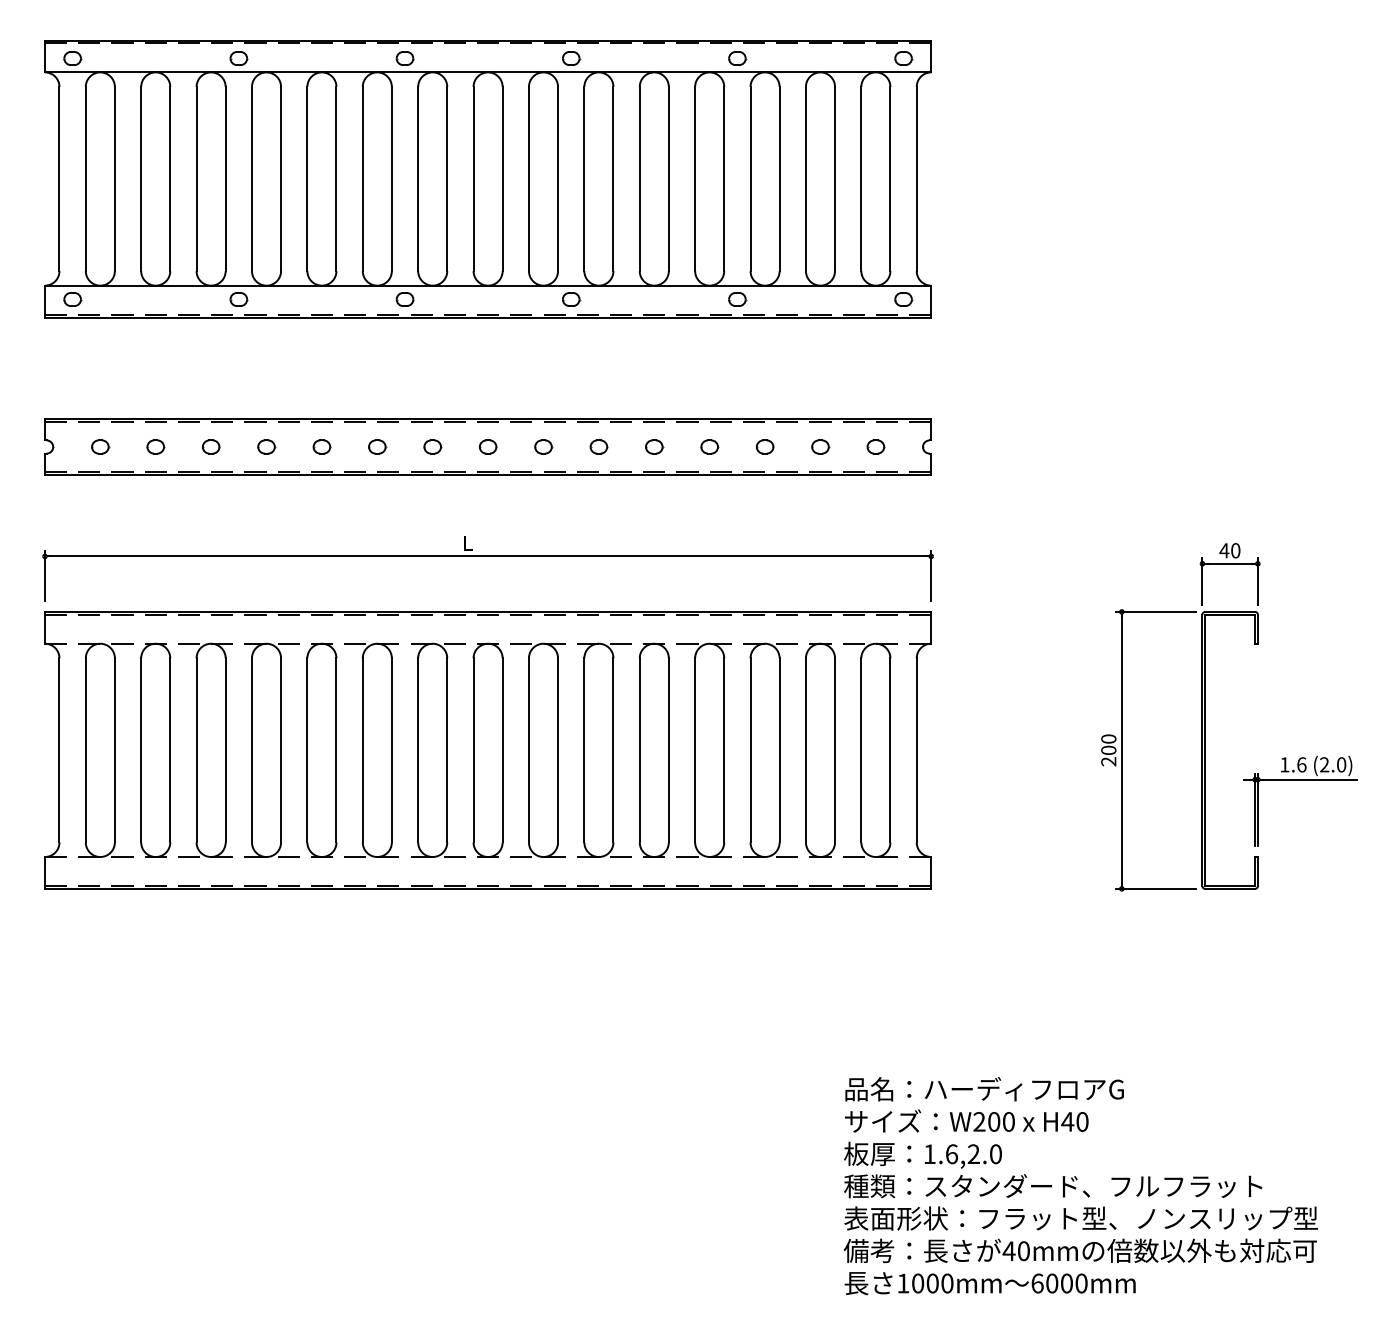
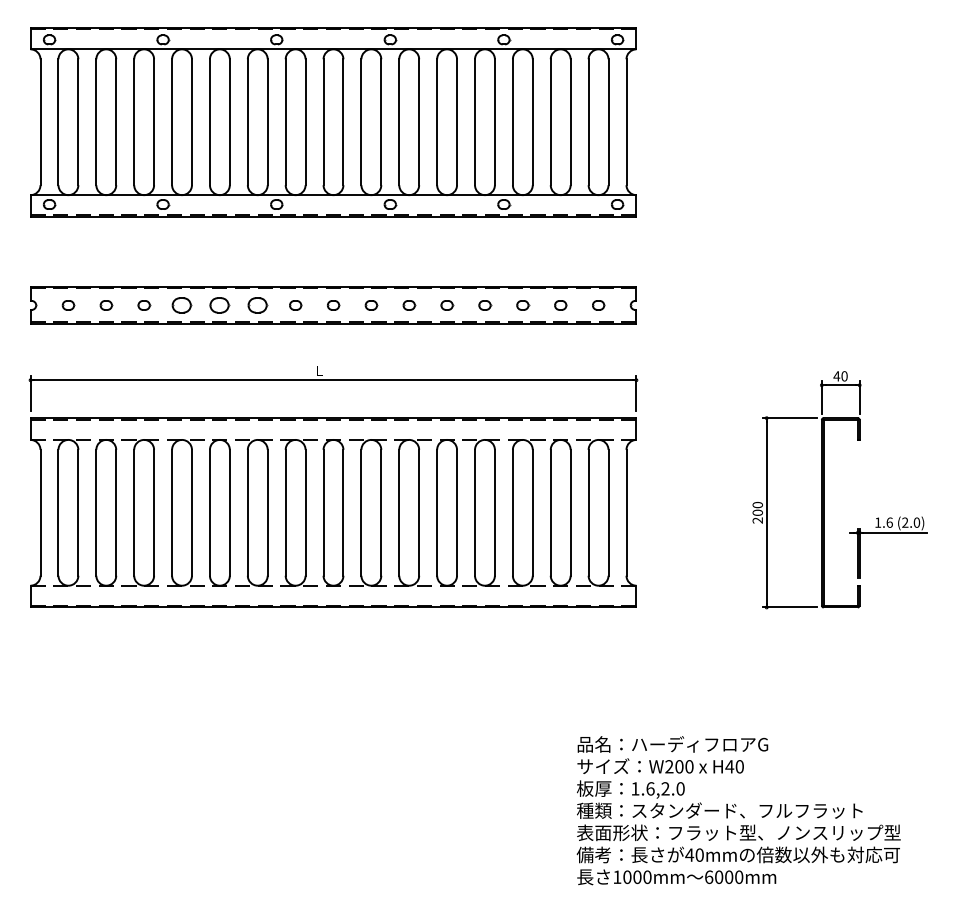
part: (267, 447) -> (182, 305), size x1.6
part: (322, 447) -> (220, 305), size x1.6
part: (376, 447) -> (257, 305), size x1.6

